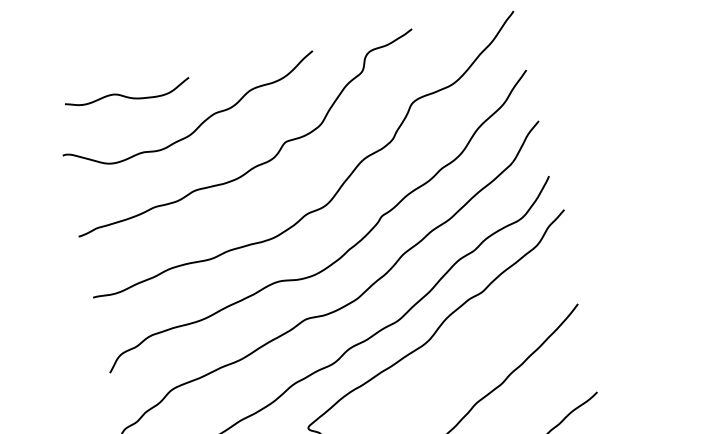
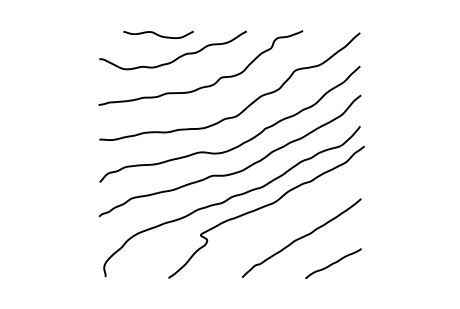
curve: (127, 96) -> (158, 34), moved

